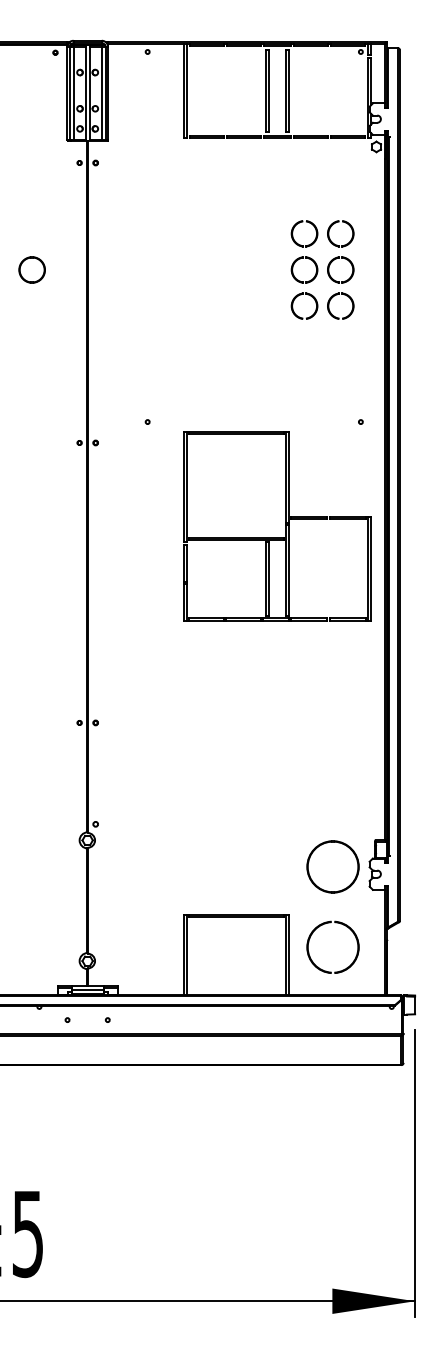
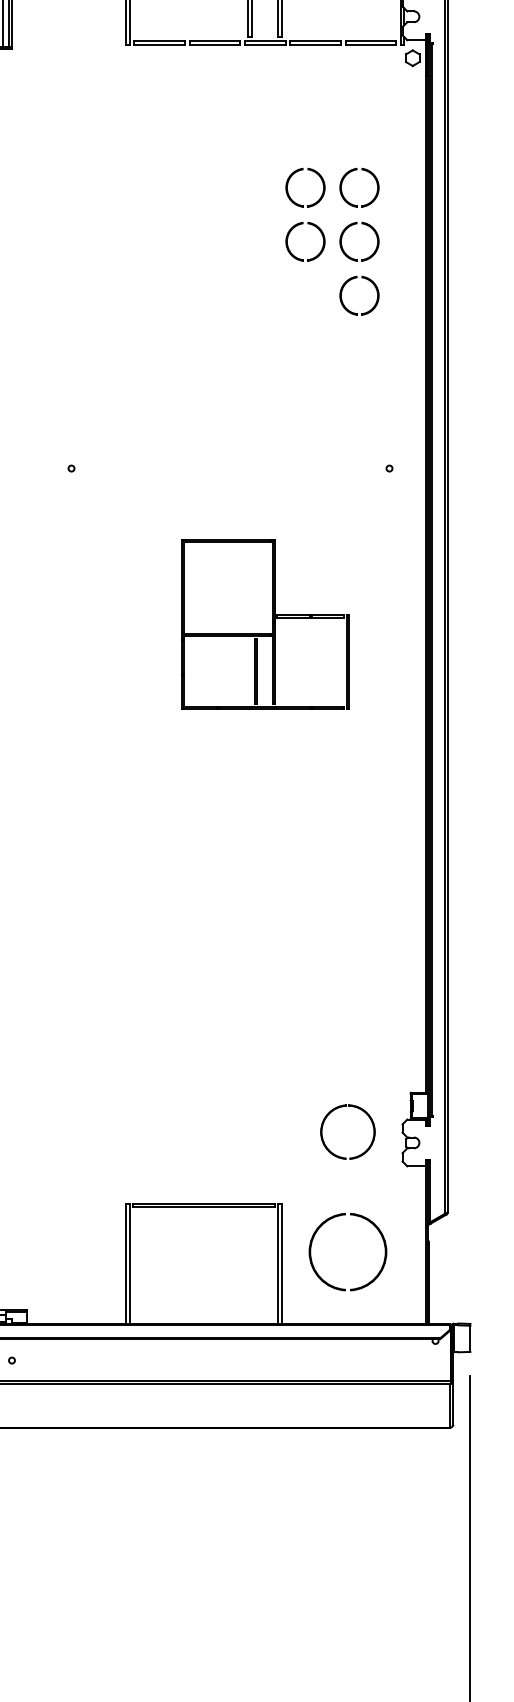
part: (301, 295) -> (300, 279), removed
part: (277, 526) -> (265, 624), size x0.6
part: (332, 866) -> (347, 1131), size x0.7

